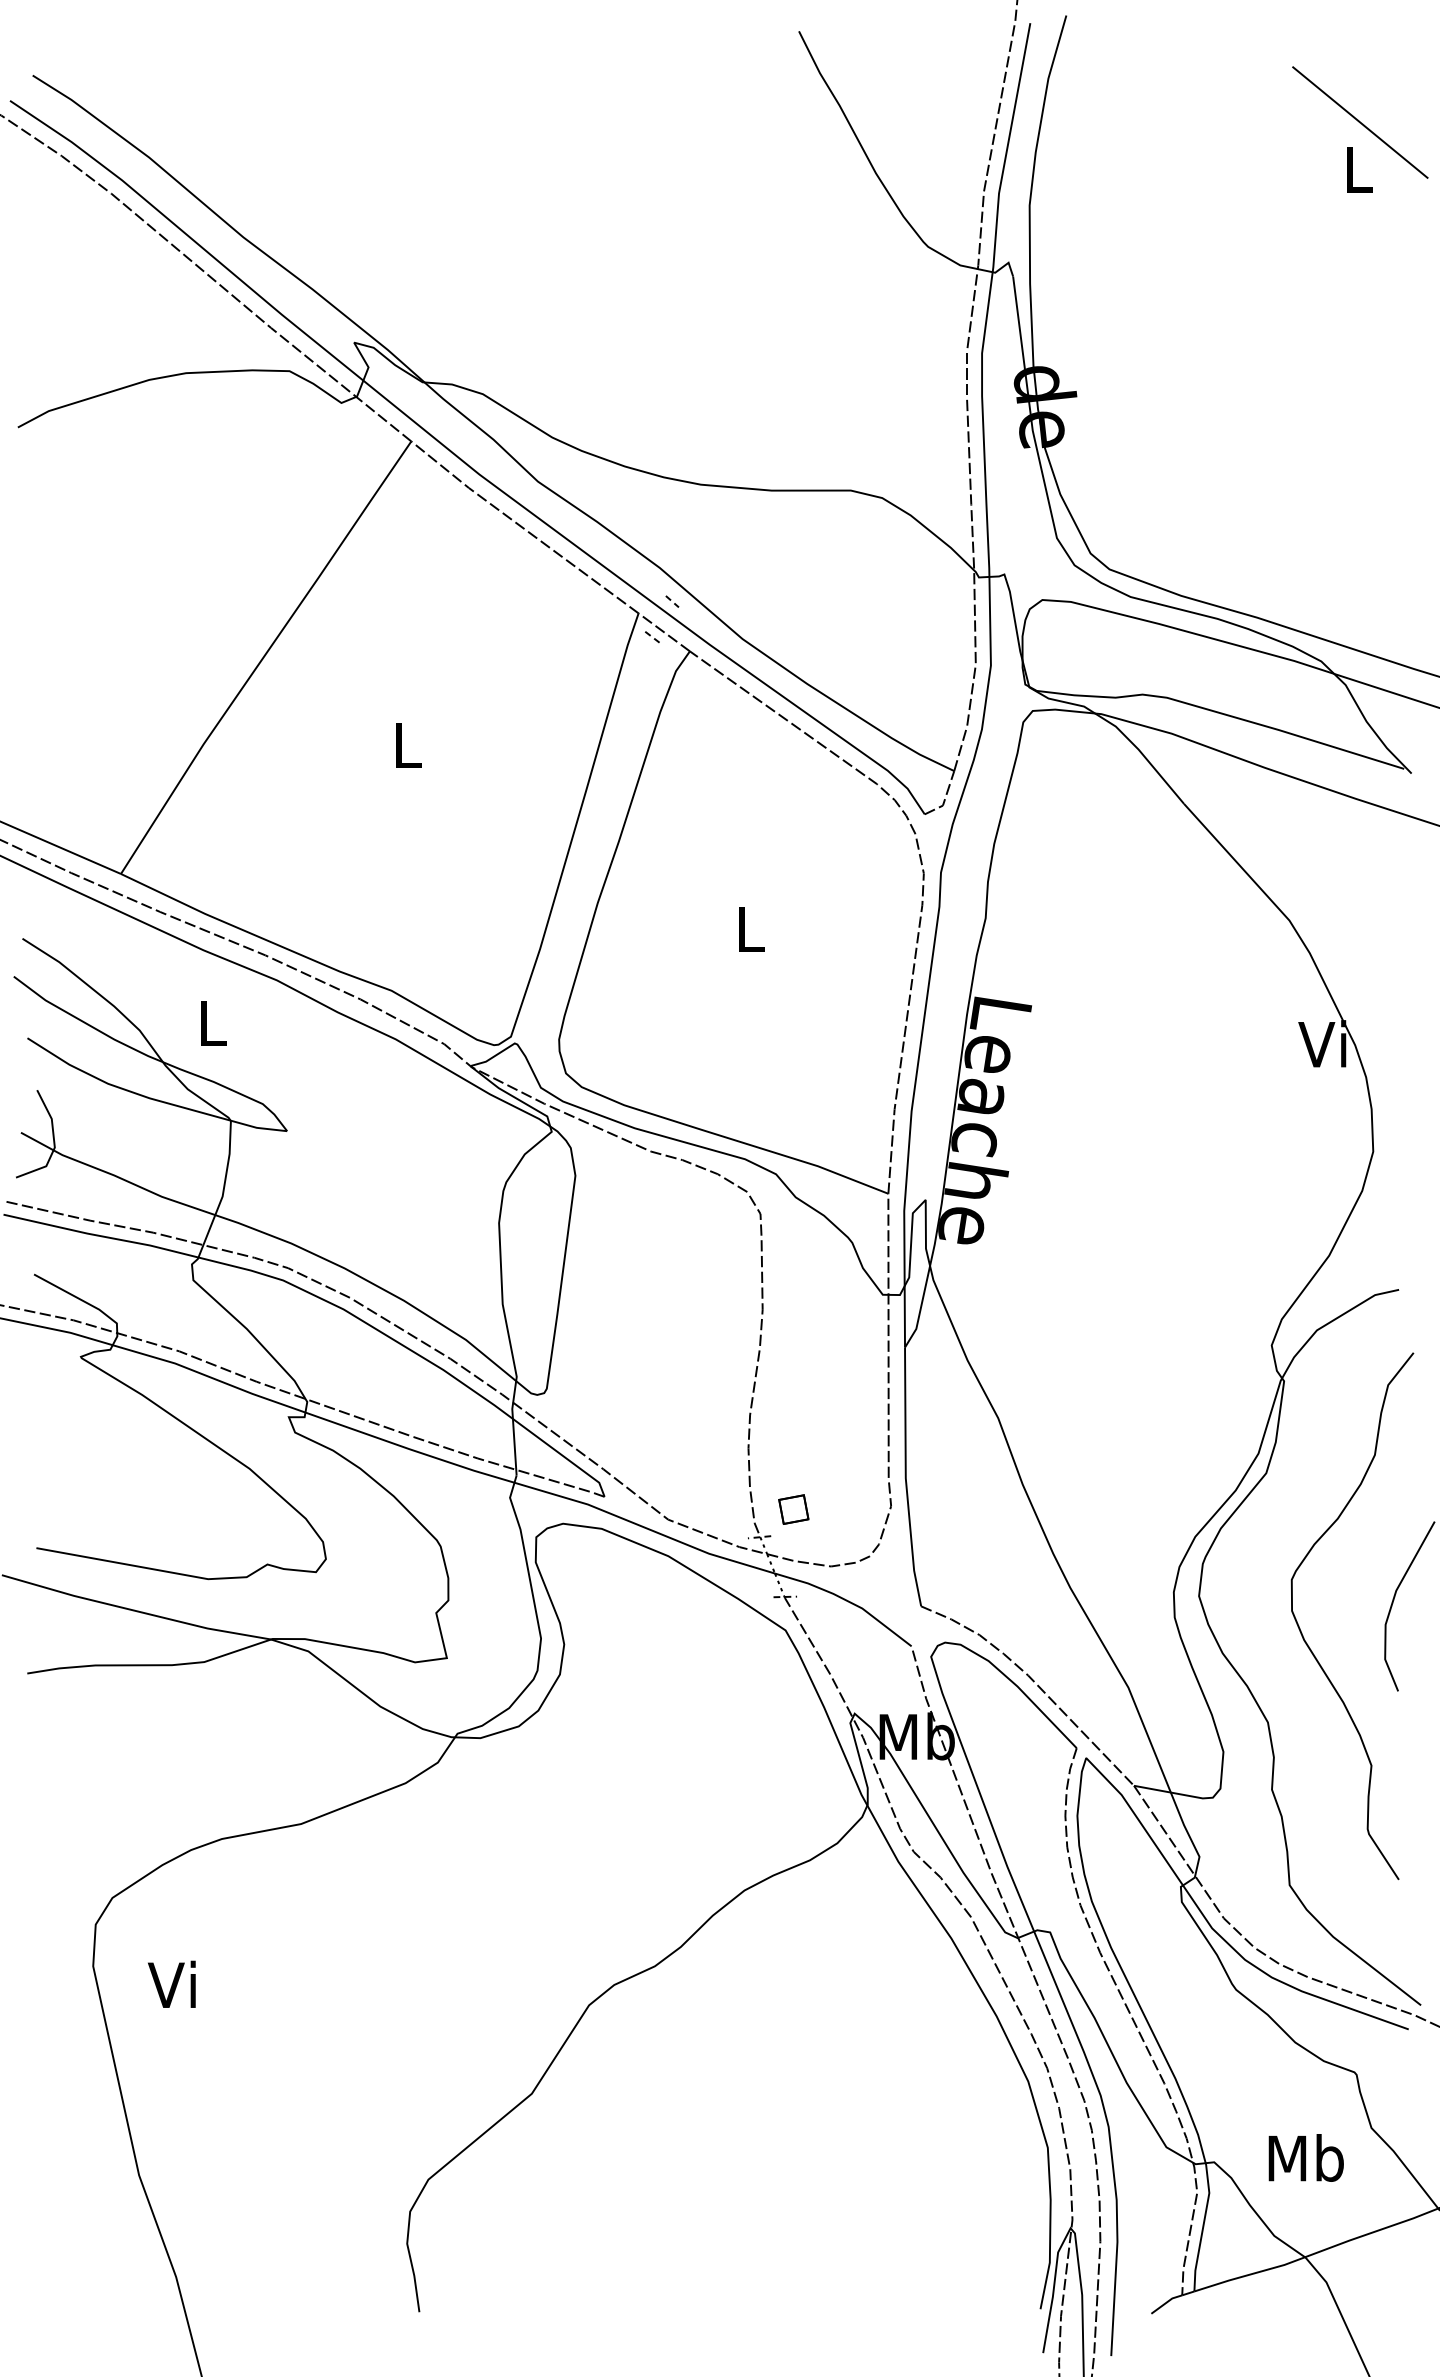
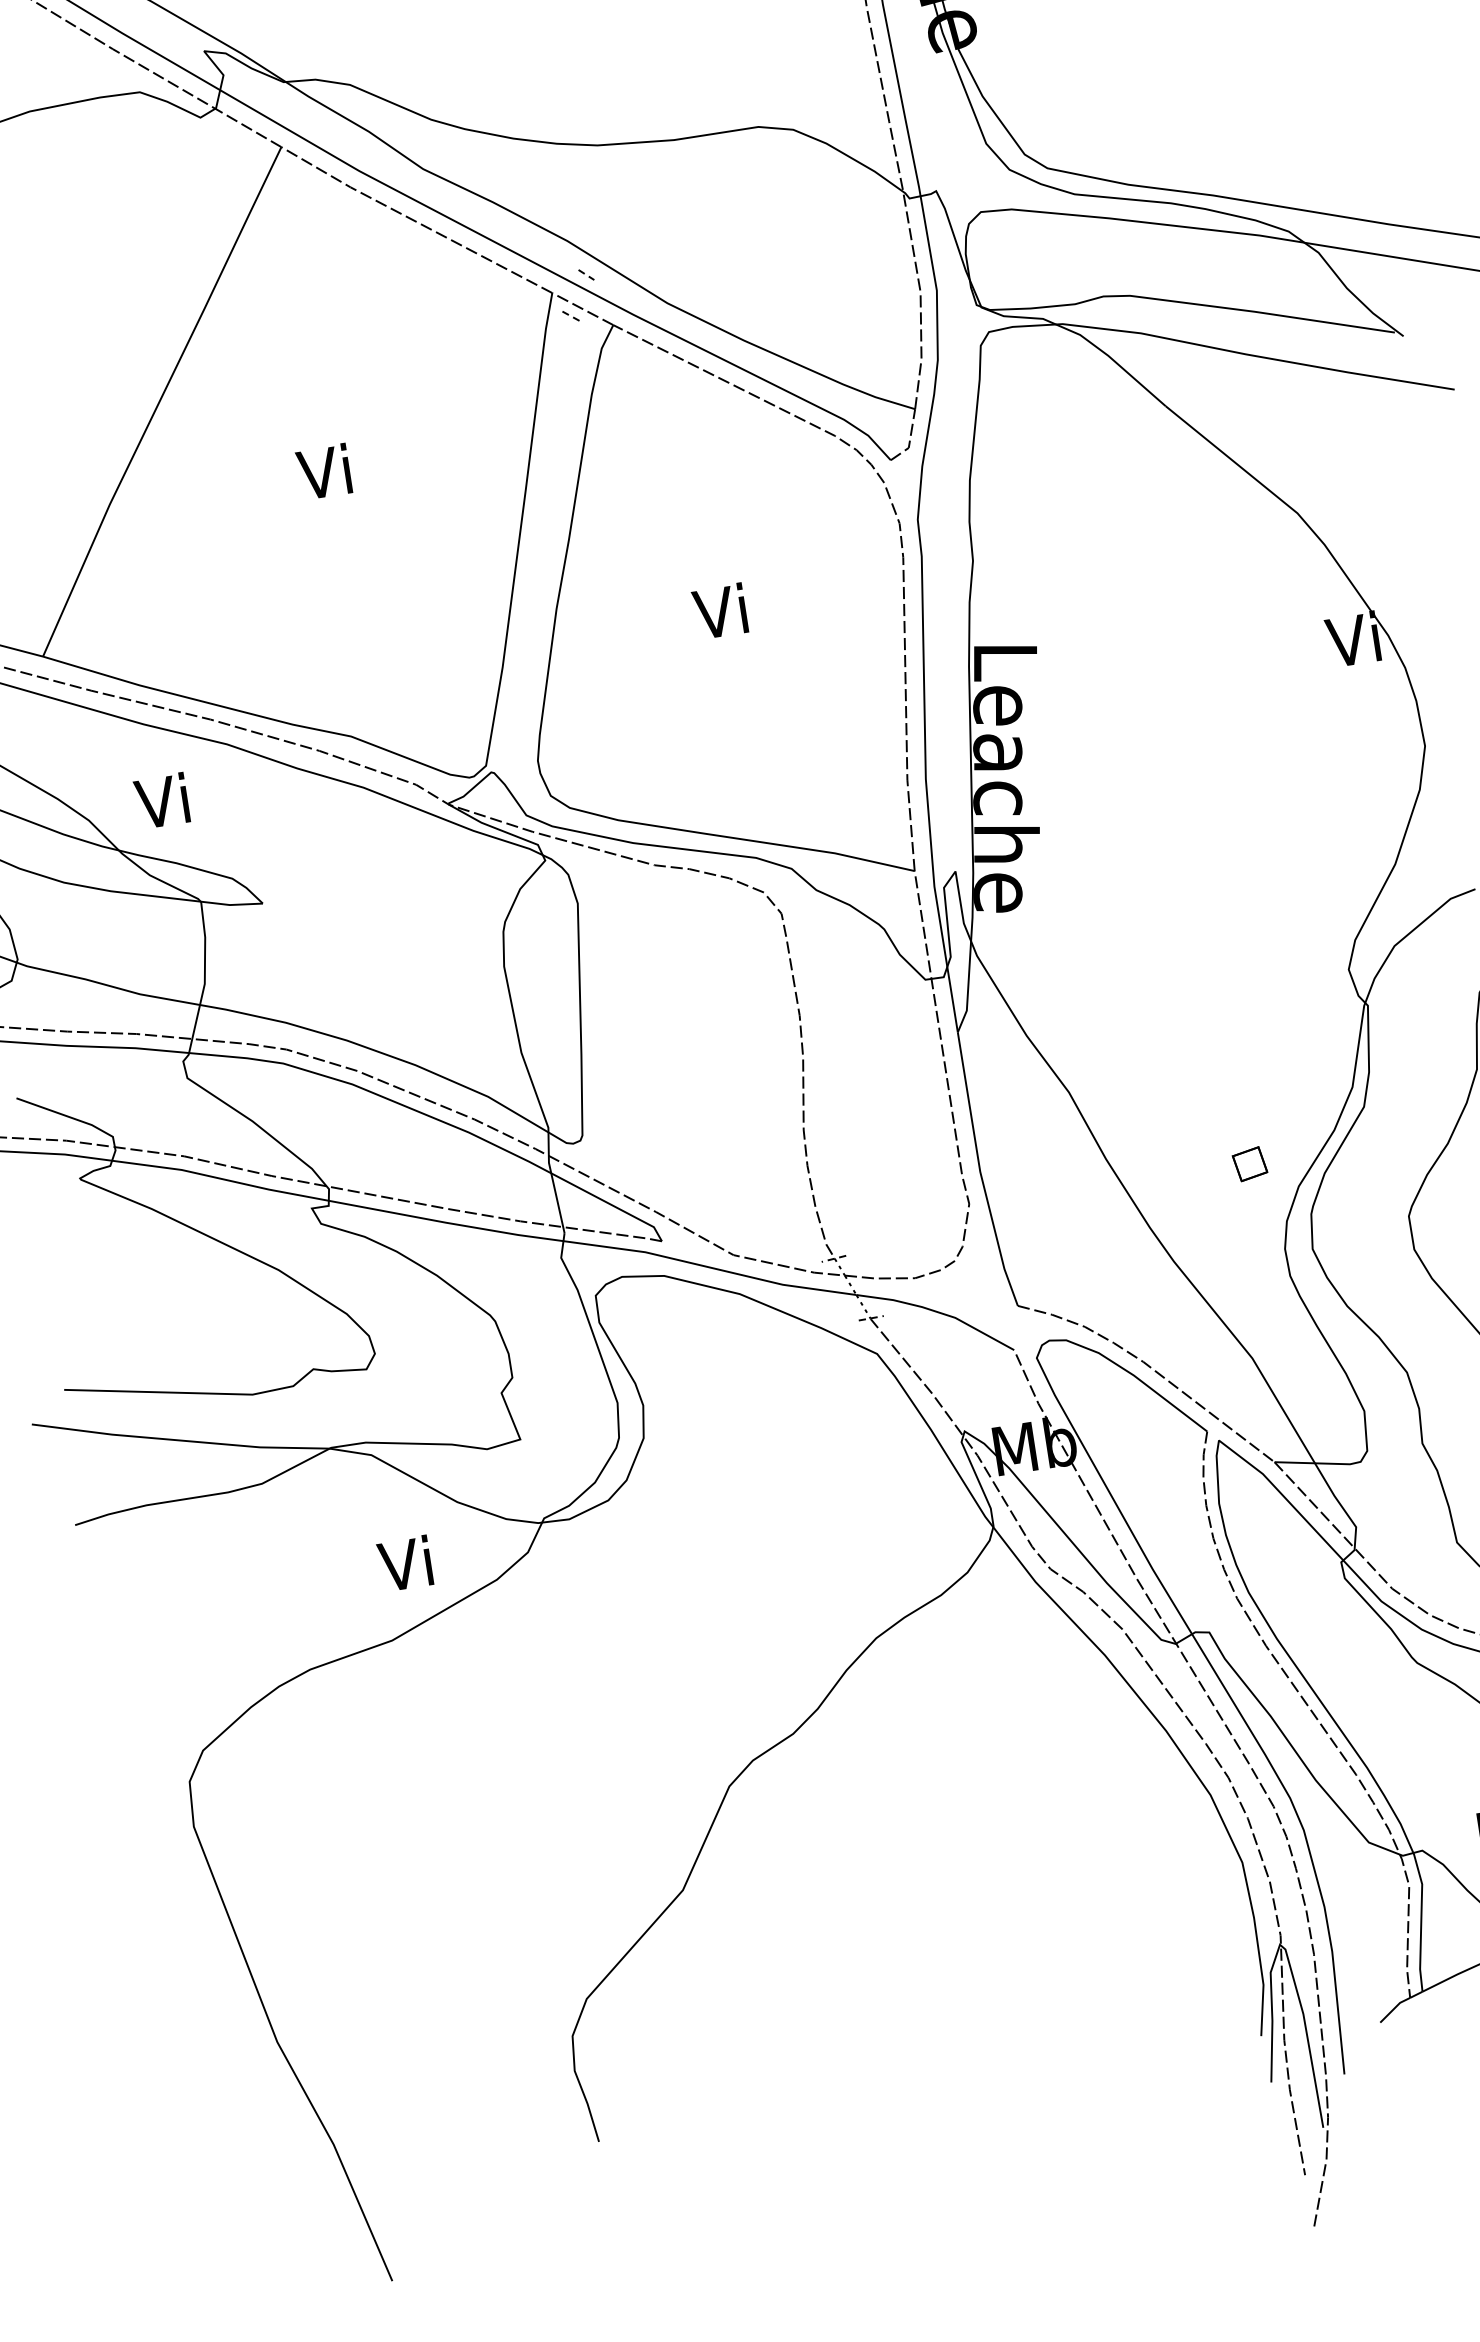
text: (404, 744) -> (324, 471), L -> Vi
text: (746, 927) -> (719, 610), L -> Vi
text: (209, 1022) -> (162, 800), L -> Vi
part: (793, 1509) -> (1249, 1164), moved
text: (171, 1983) -> (404, 1562), moved

